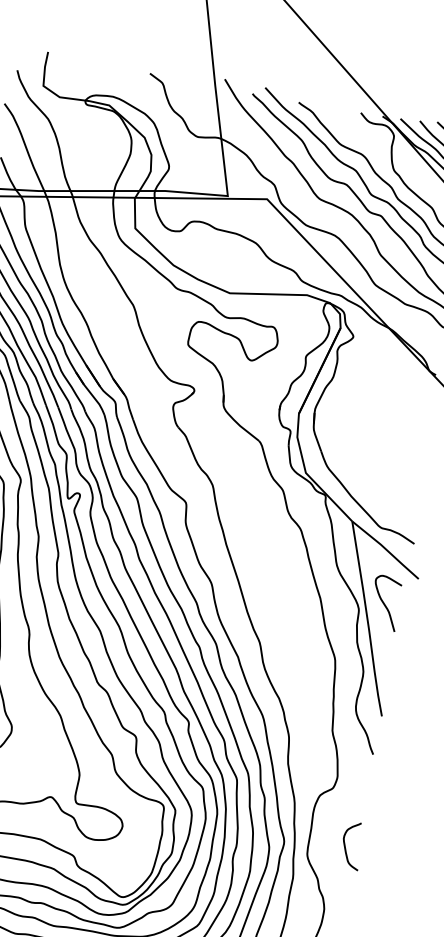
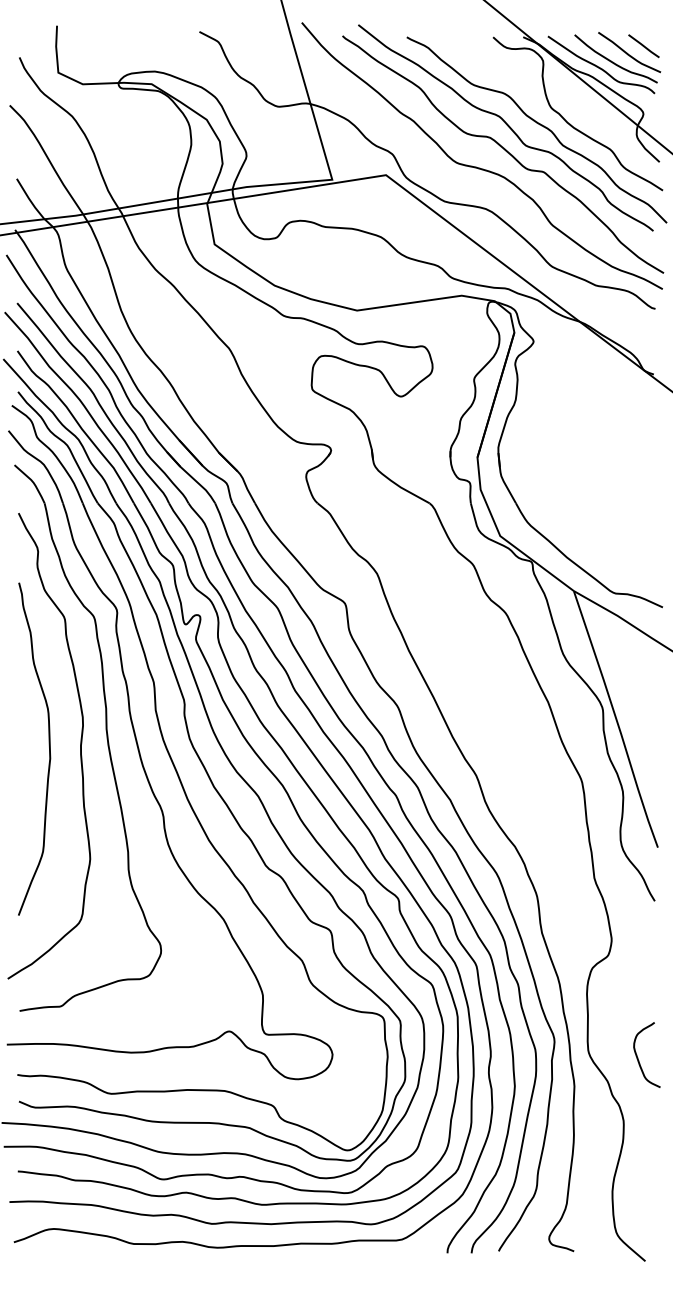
curve: (384, 603) -> (636, 694), removed
curve: (345, 846) -> (638, 1057), moved

